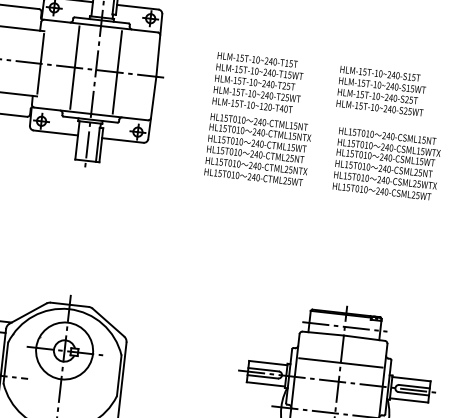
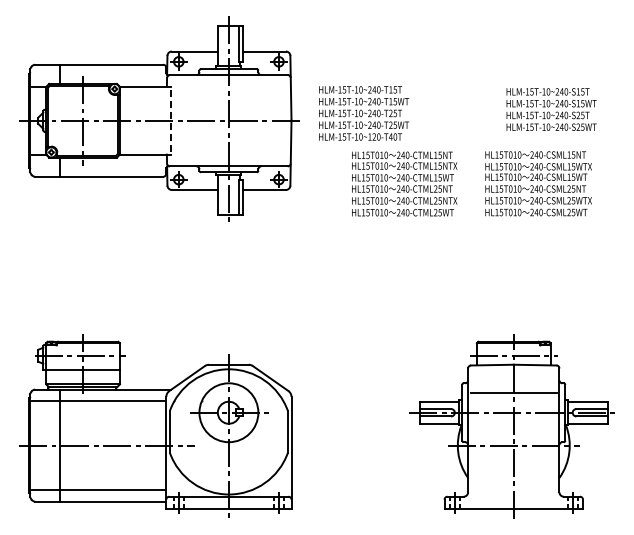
line: (40, 63) -> (171, 120), solid -> dashed
line: (74, 67) -> (206, 120), removed
line: (117, 72) -> (251, 120), removed
text: (258, 83) -> (364, 113), moved
text: (381, 91) -> (551, 109), moved

